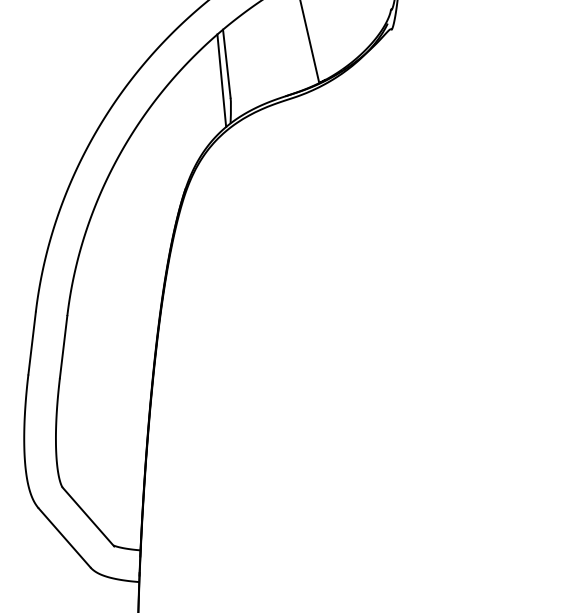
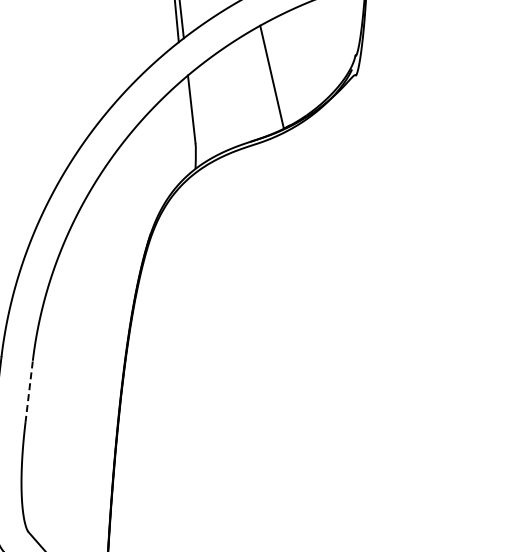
line: (221, 80) -> (186, 126), removed
line: (63, 346) -> (29, 391), solid -> dashed

